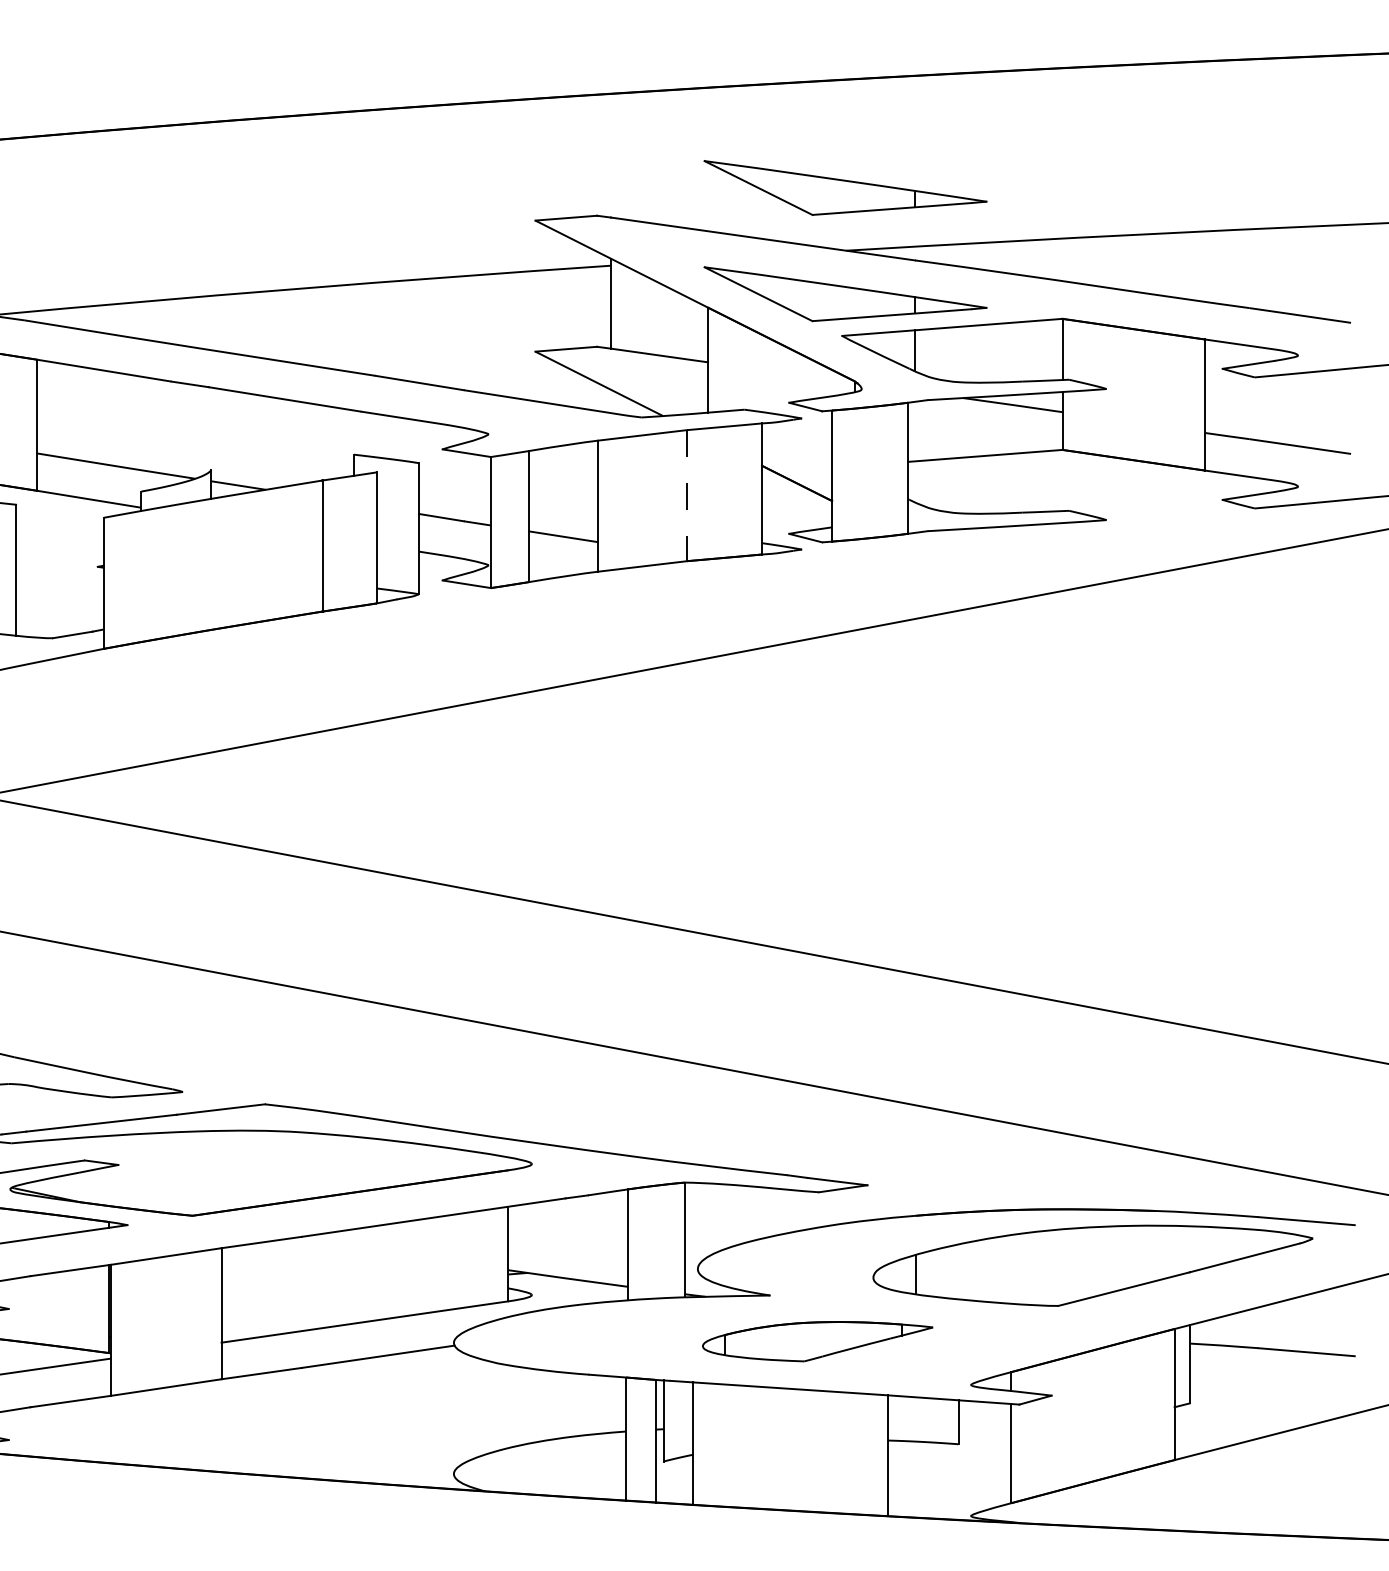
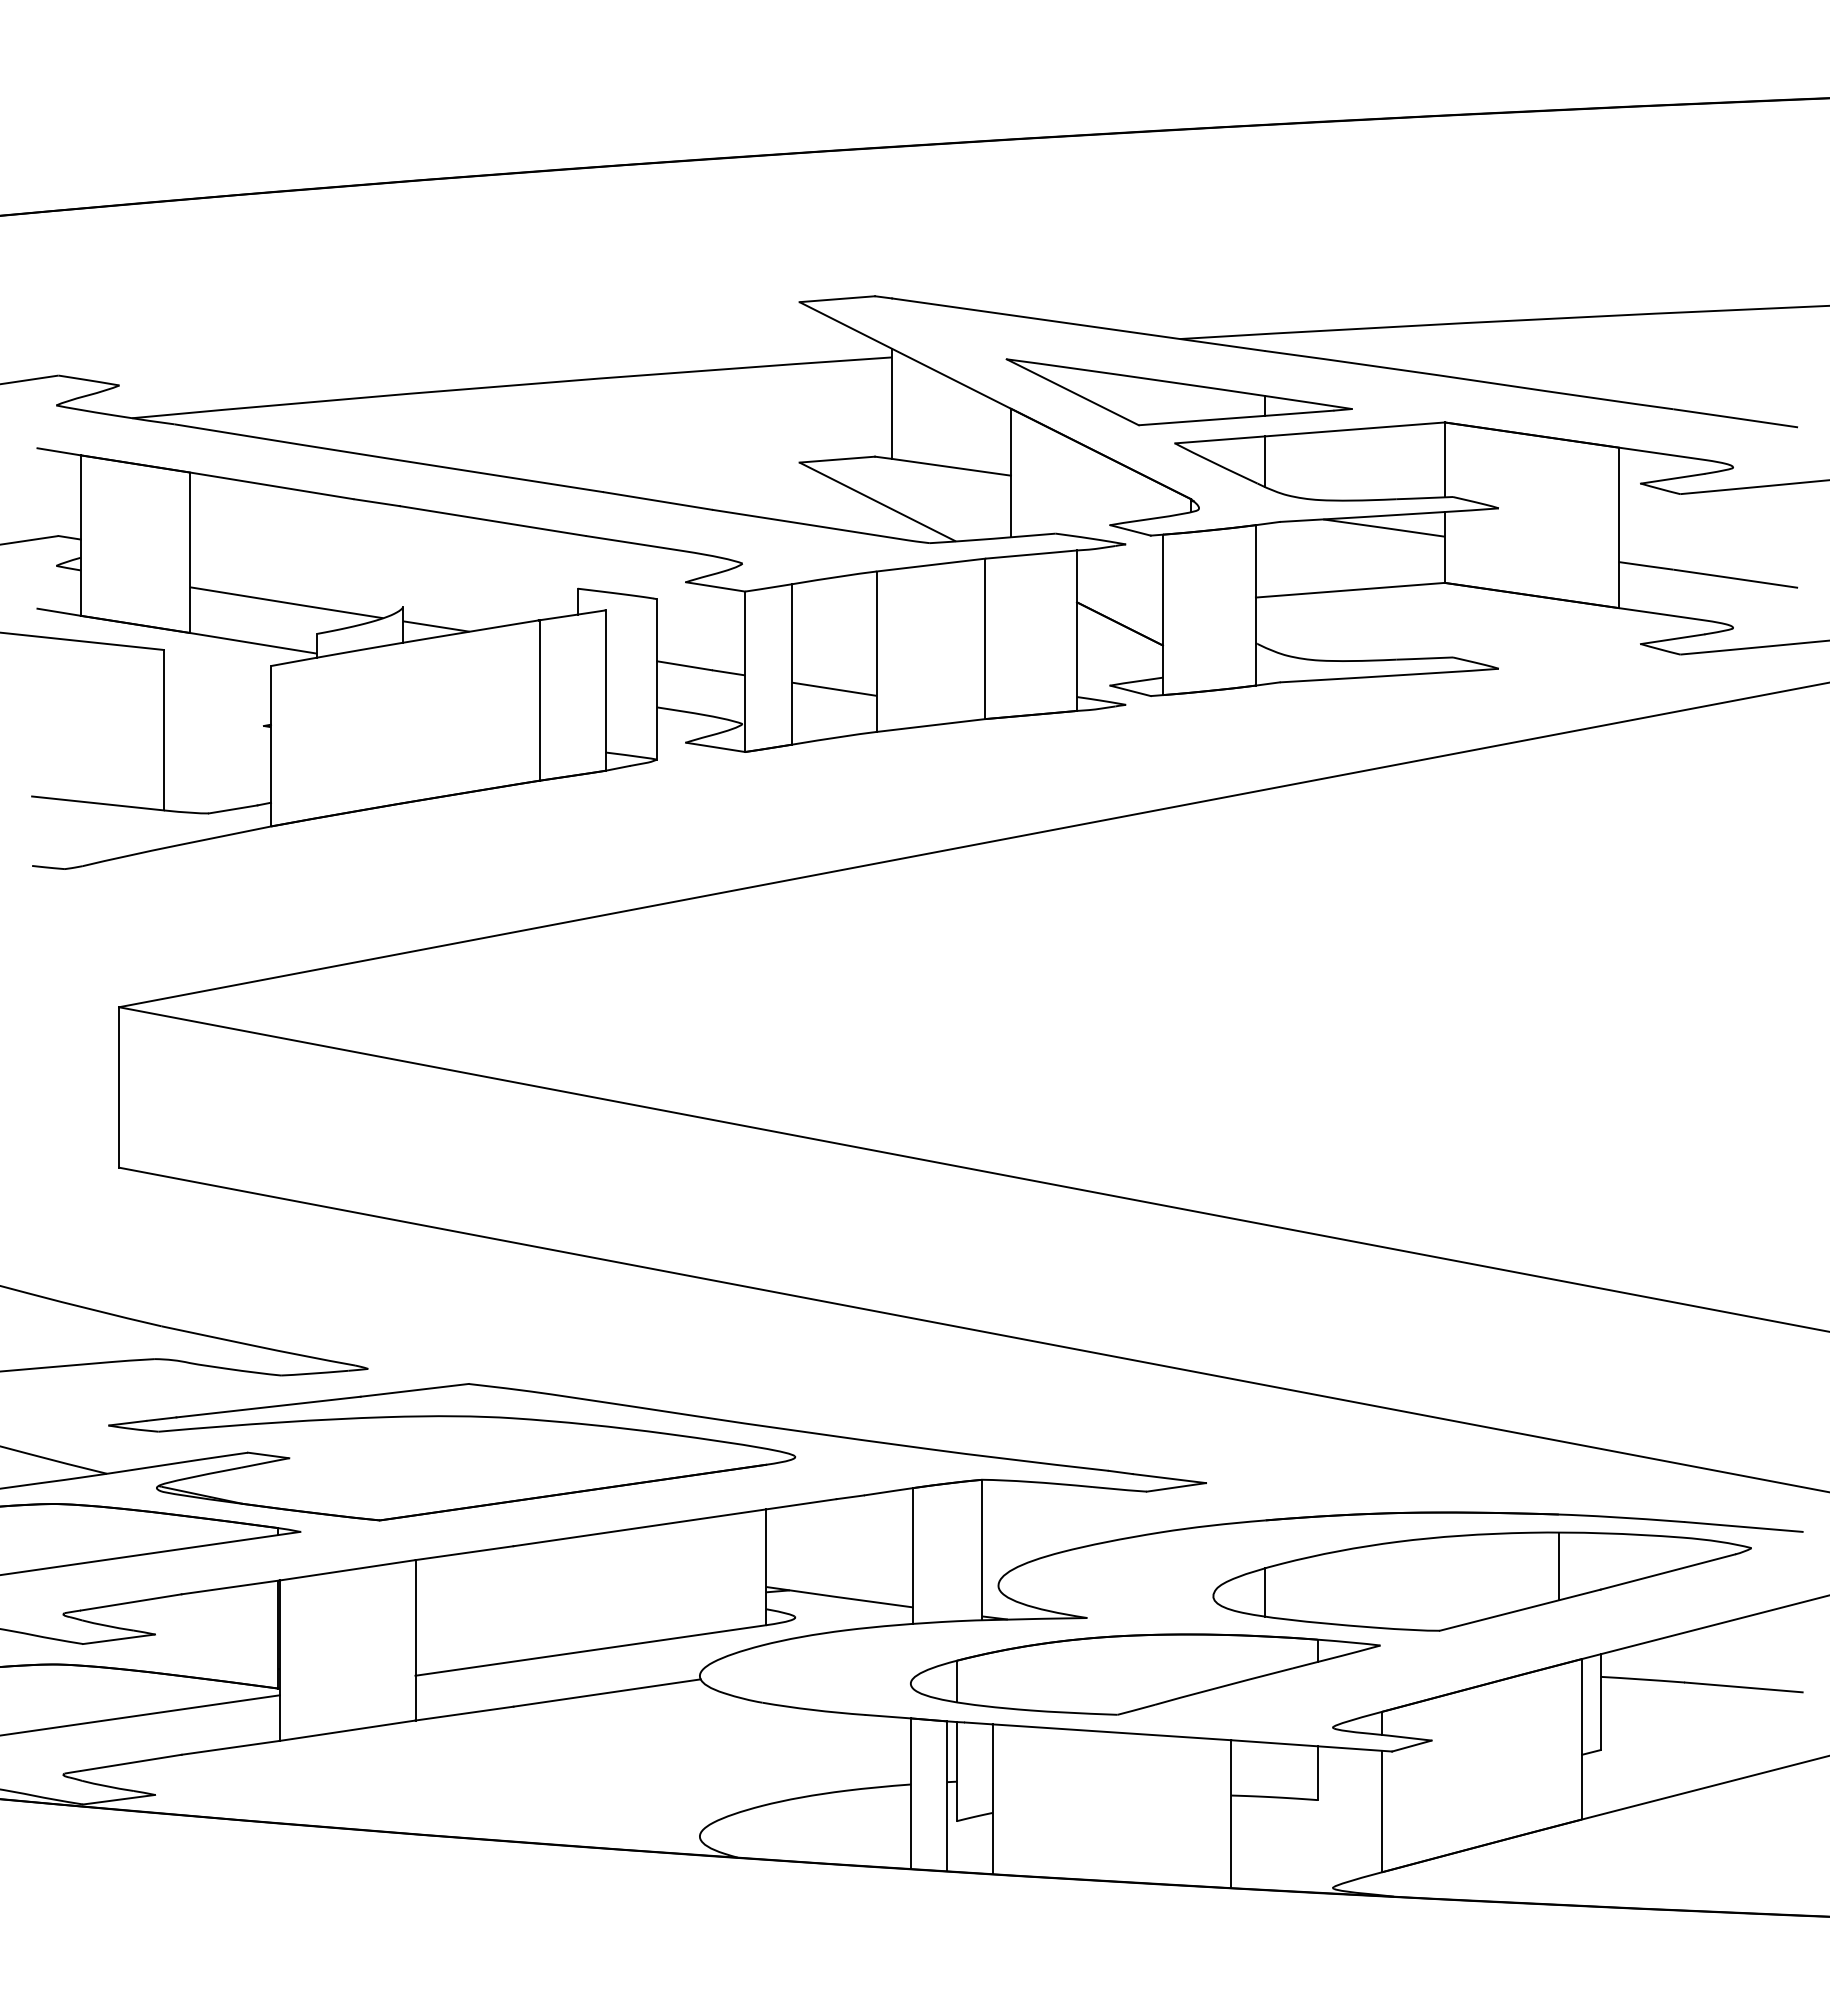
part: (844, 188) -> (1178, 262), removed
line: (687, 496) -> (985, 639), dashed -> solid
line: (1155, 1253) -> (1558, 1566), added
part: (817, 1341) -> (1145, 1674), size x1.67

